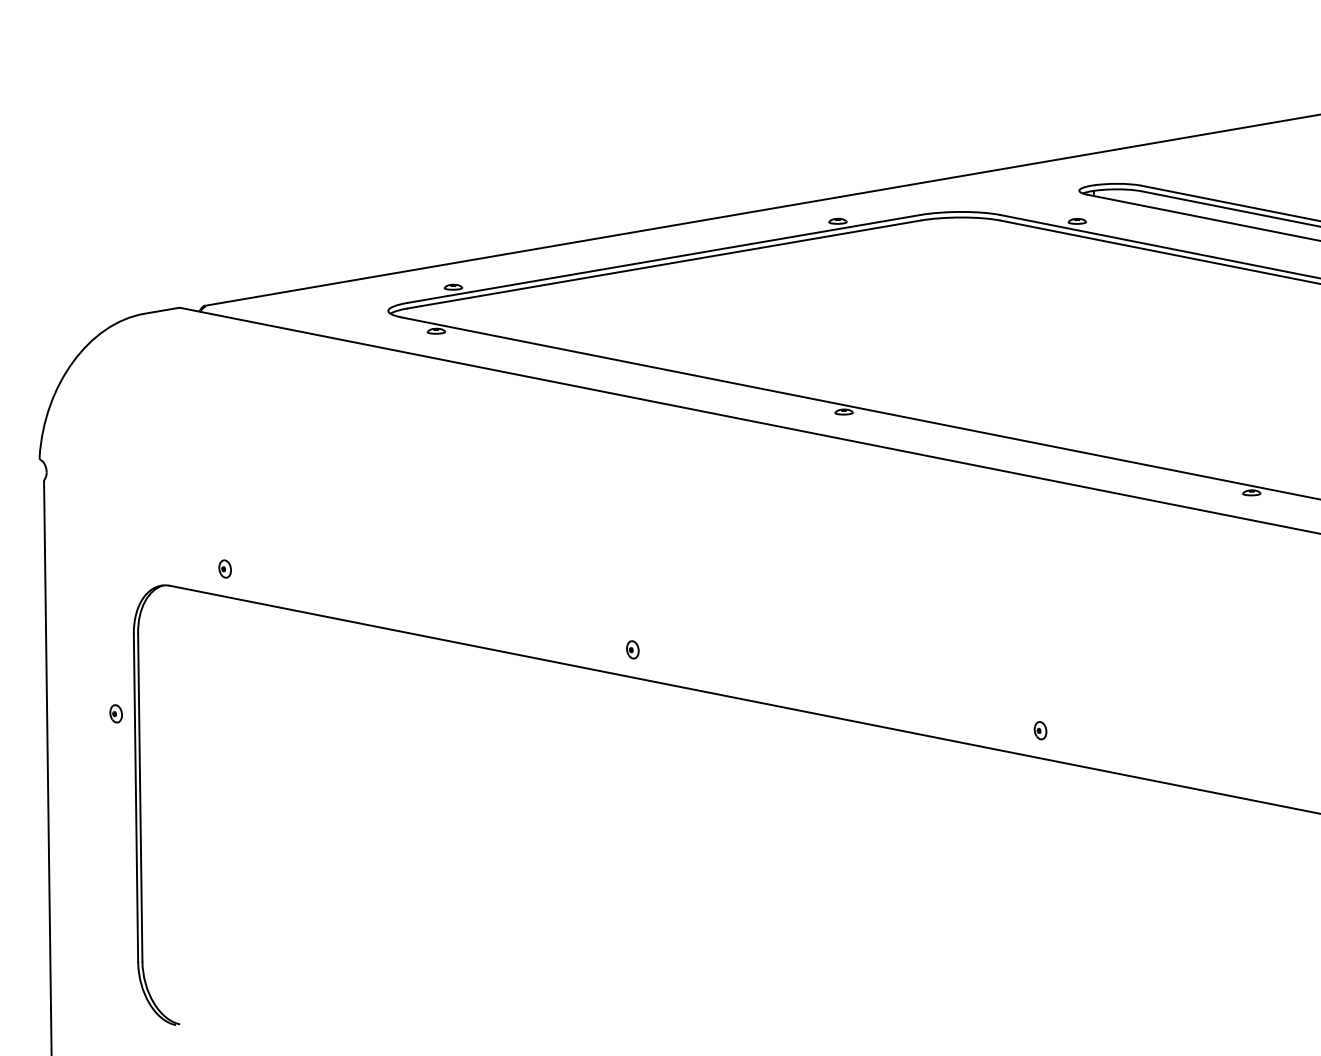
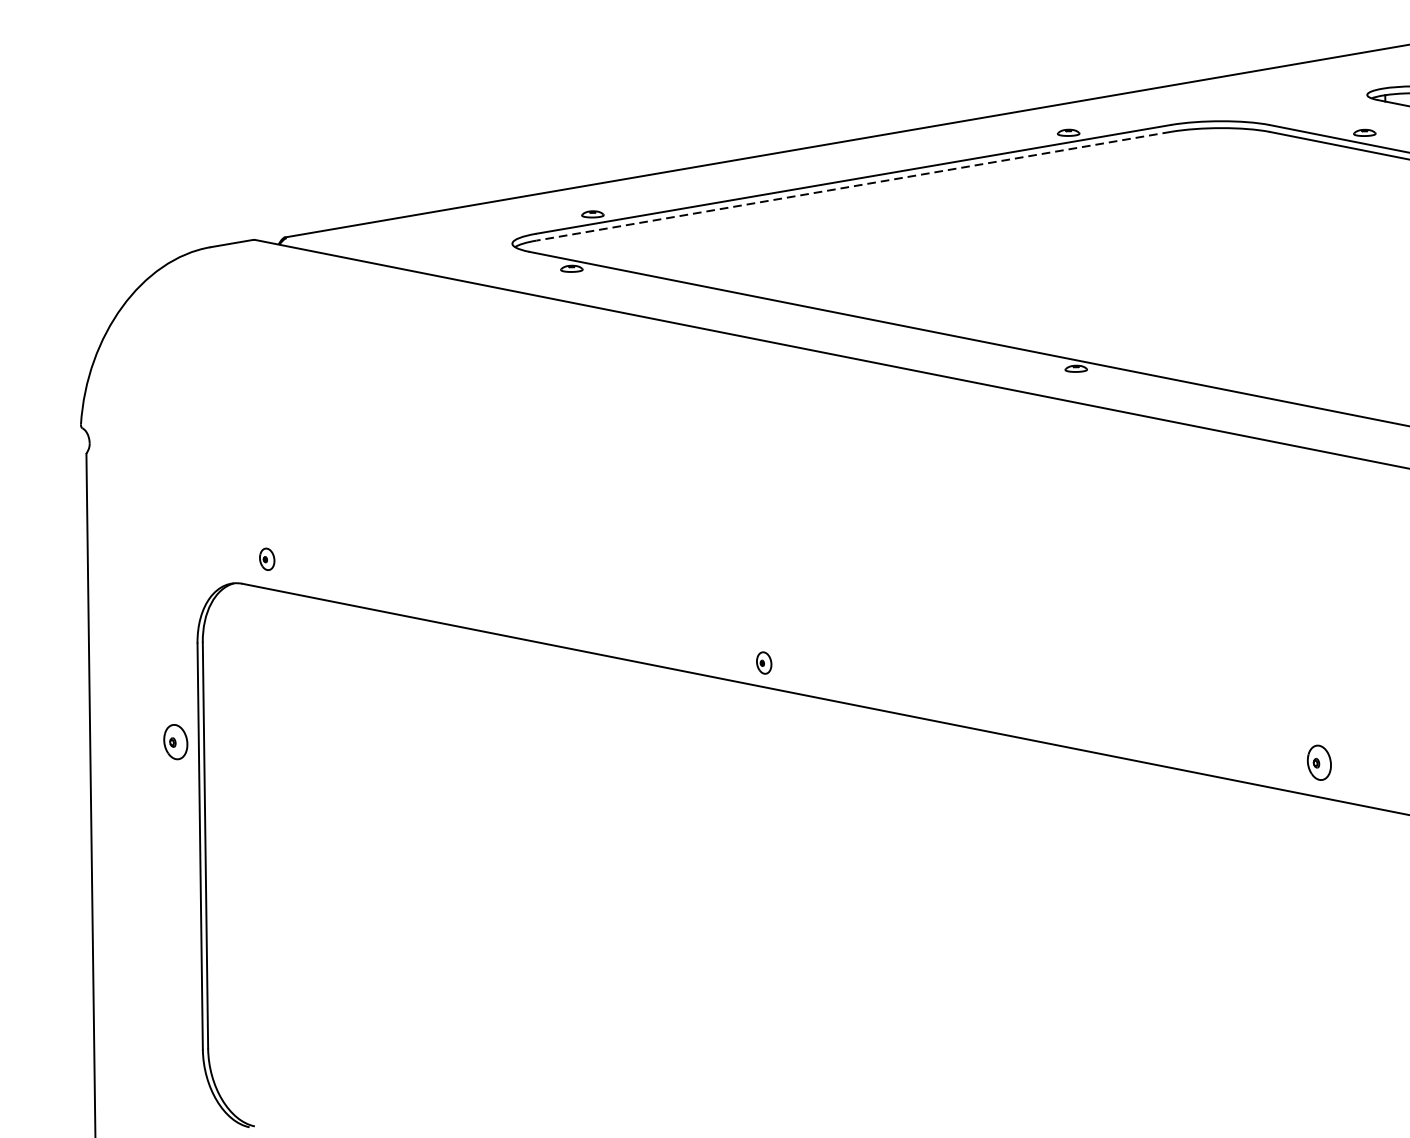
line: (663, 264) -> (852, 186), solid -> dashed
part: (224, 568) -> (266, 558), moved
part: (632, 649) -> (763, 662), moved
part: (115, 713) -> (174, 741), size x1.6
part: (1040, 730) -> (1319, 762), size x1.6

